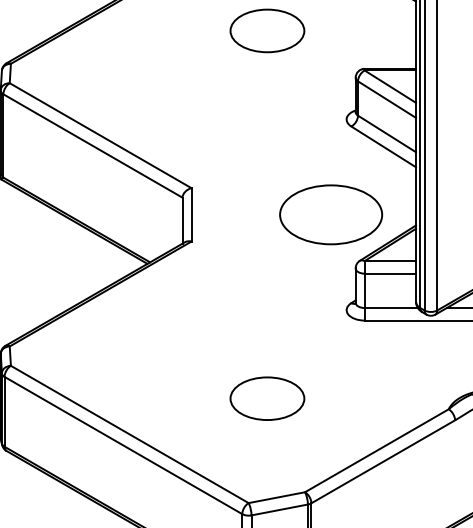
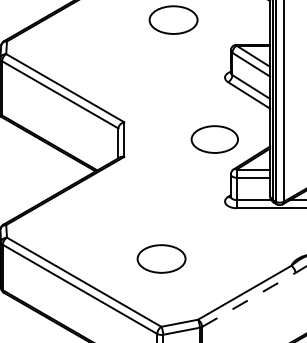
part: (330, 214) -> (214, 139), size x0.7
part: (267, 397) -> (161, 258), moved
line: (382, 461) -> (248, 299), solid -> dashed

